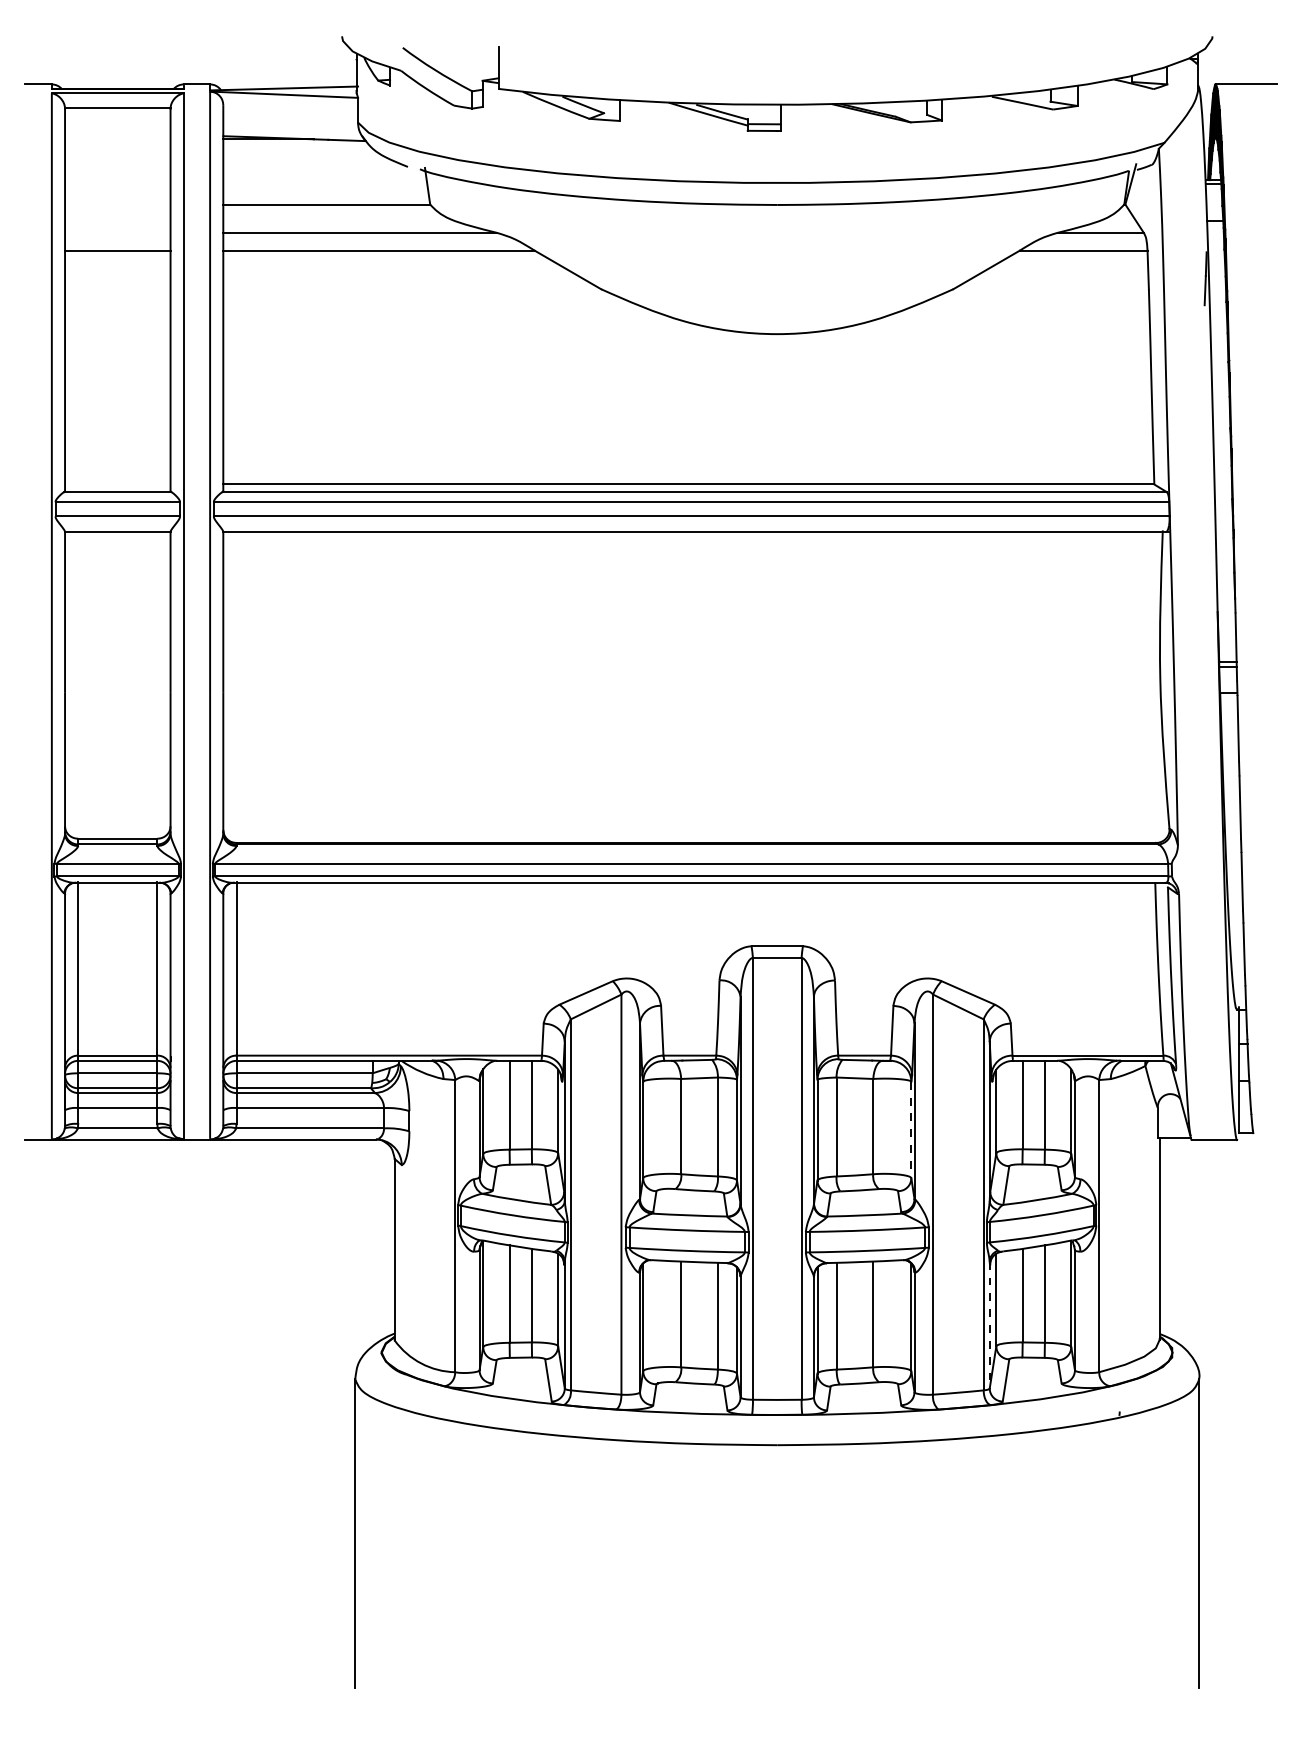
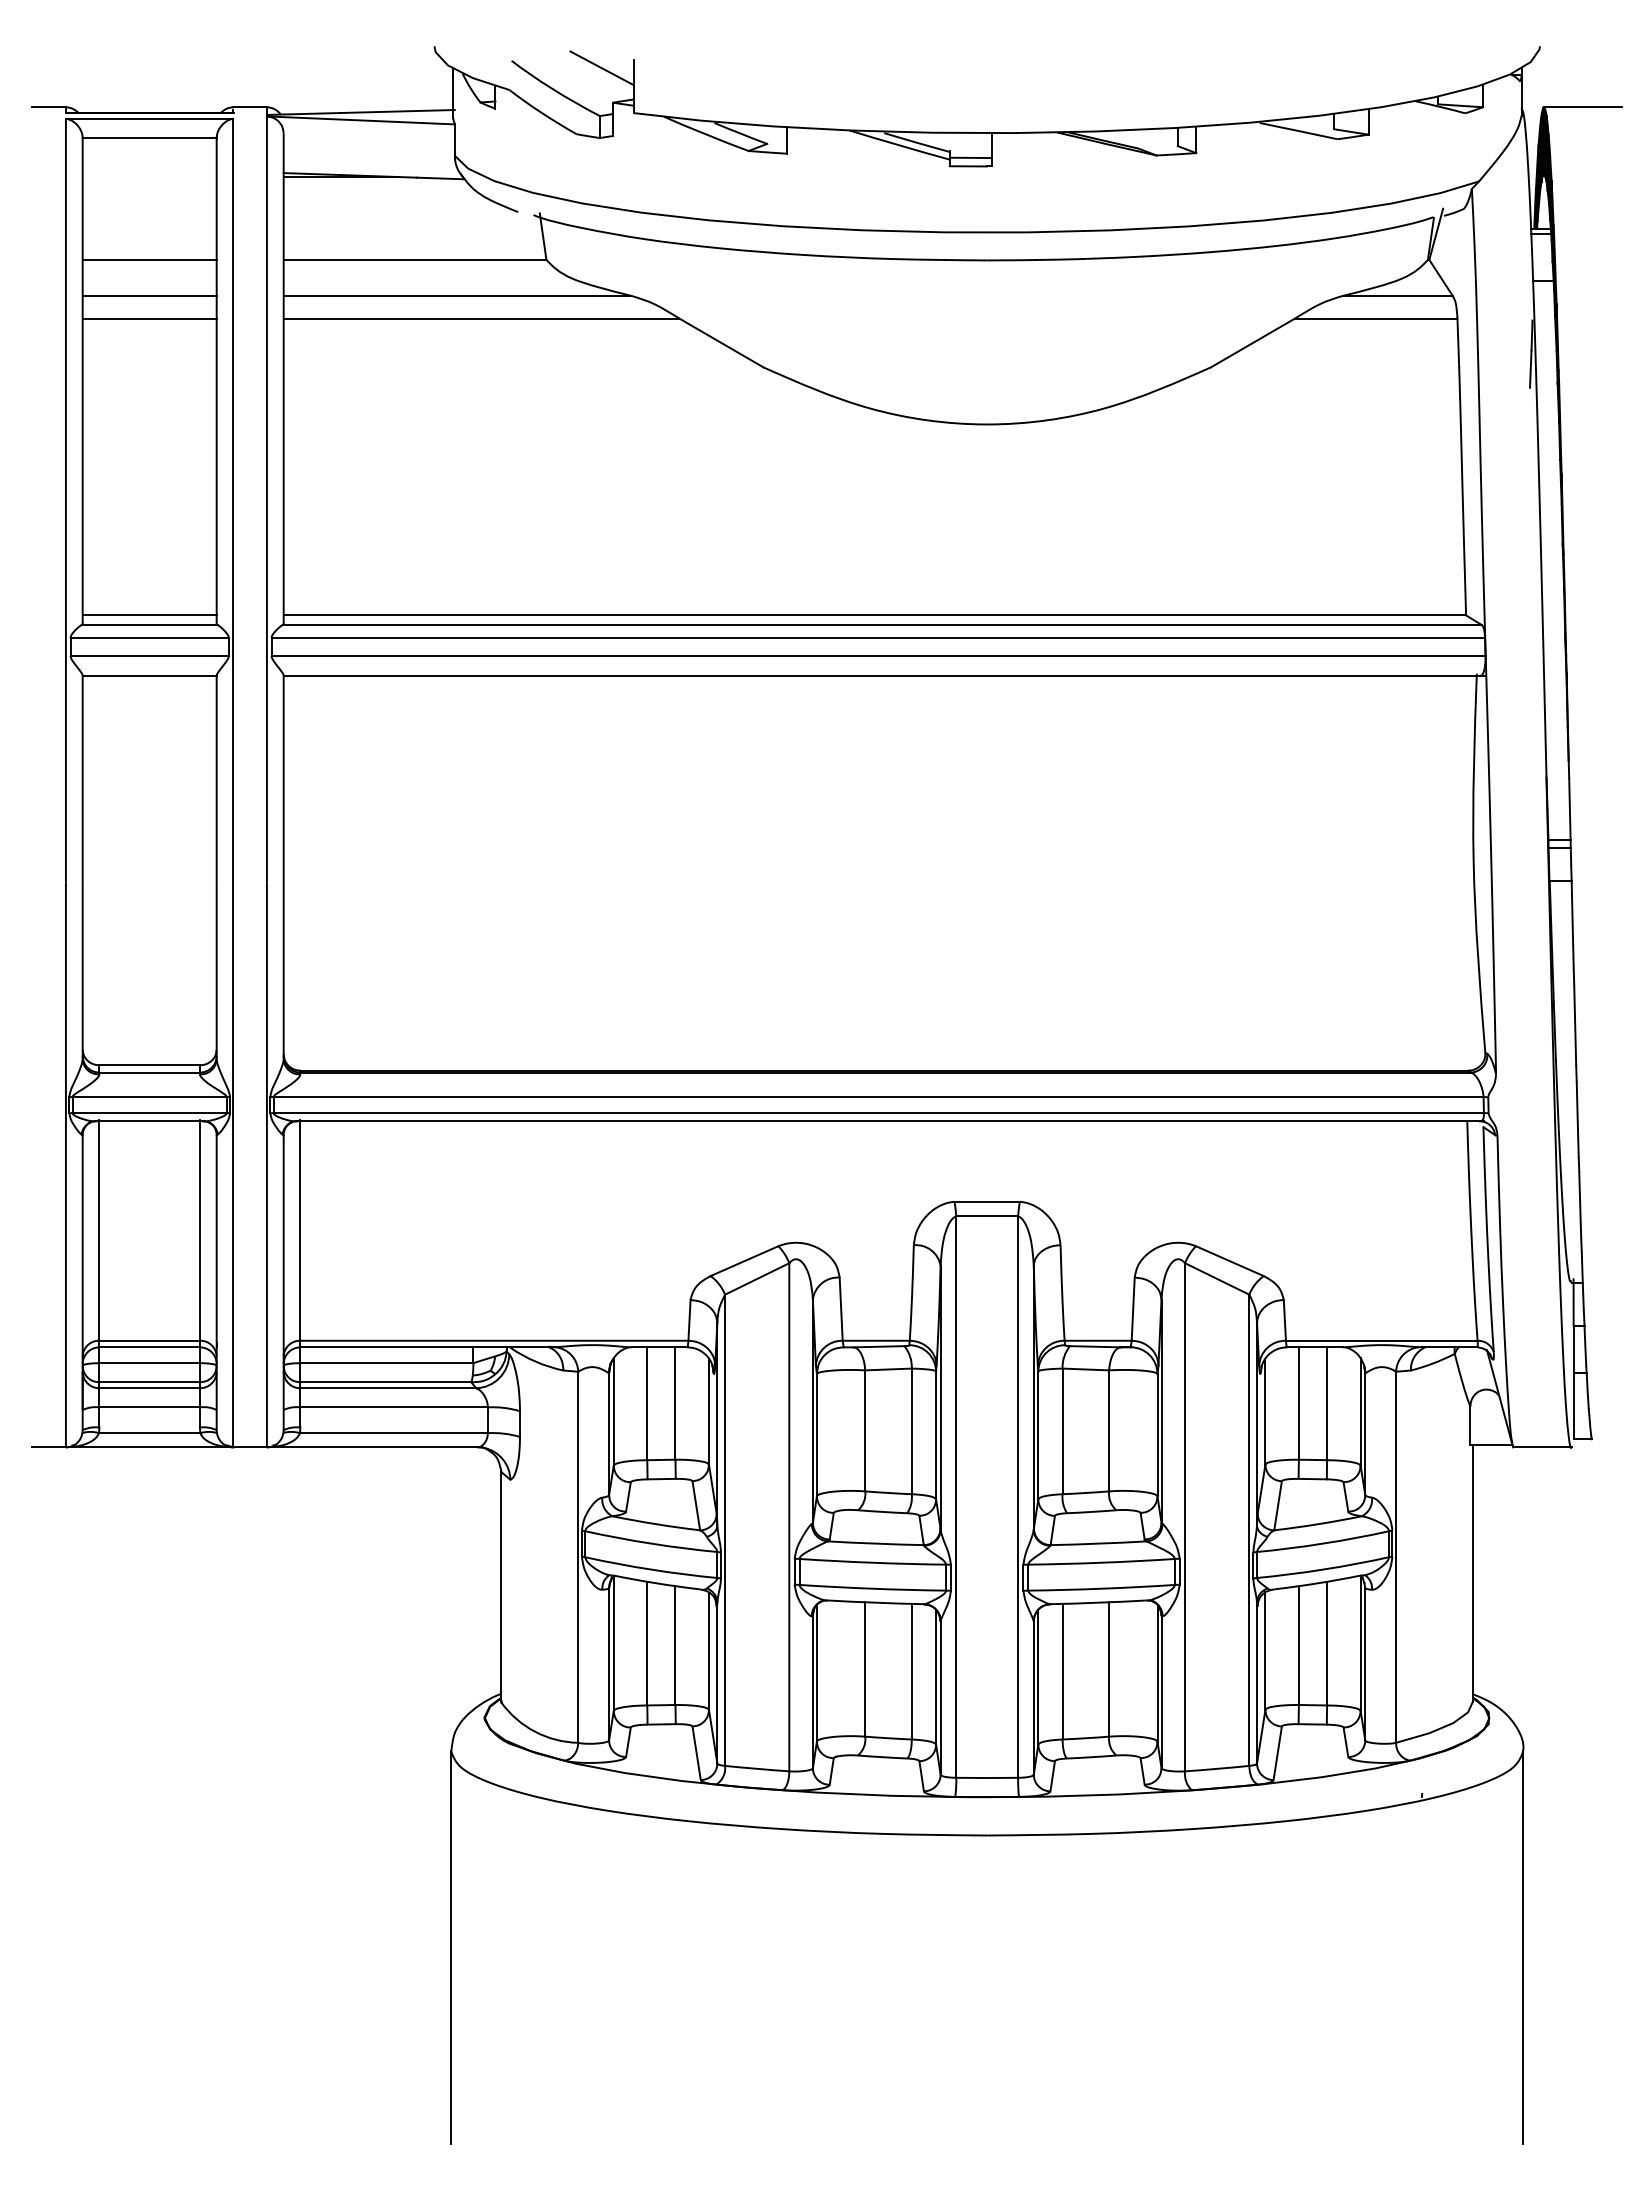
line: (473, 53) -> (601, 68), added
line: (117, 204) -> (149, 259), added
line: (117, 232) -> (149, 295), added
line: (117, 484) -> (149, 615), added
line: (911, 1130) -> (1157, 1435), dashed -> solid
line: (990, 1325) -> (1257, 1683), dashed -> solid

